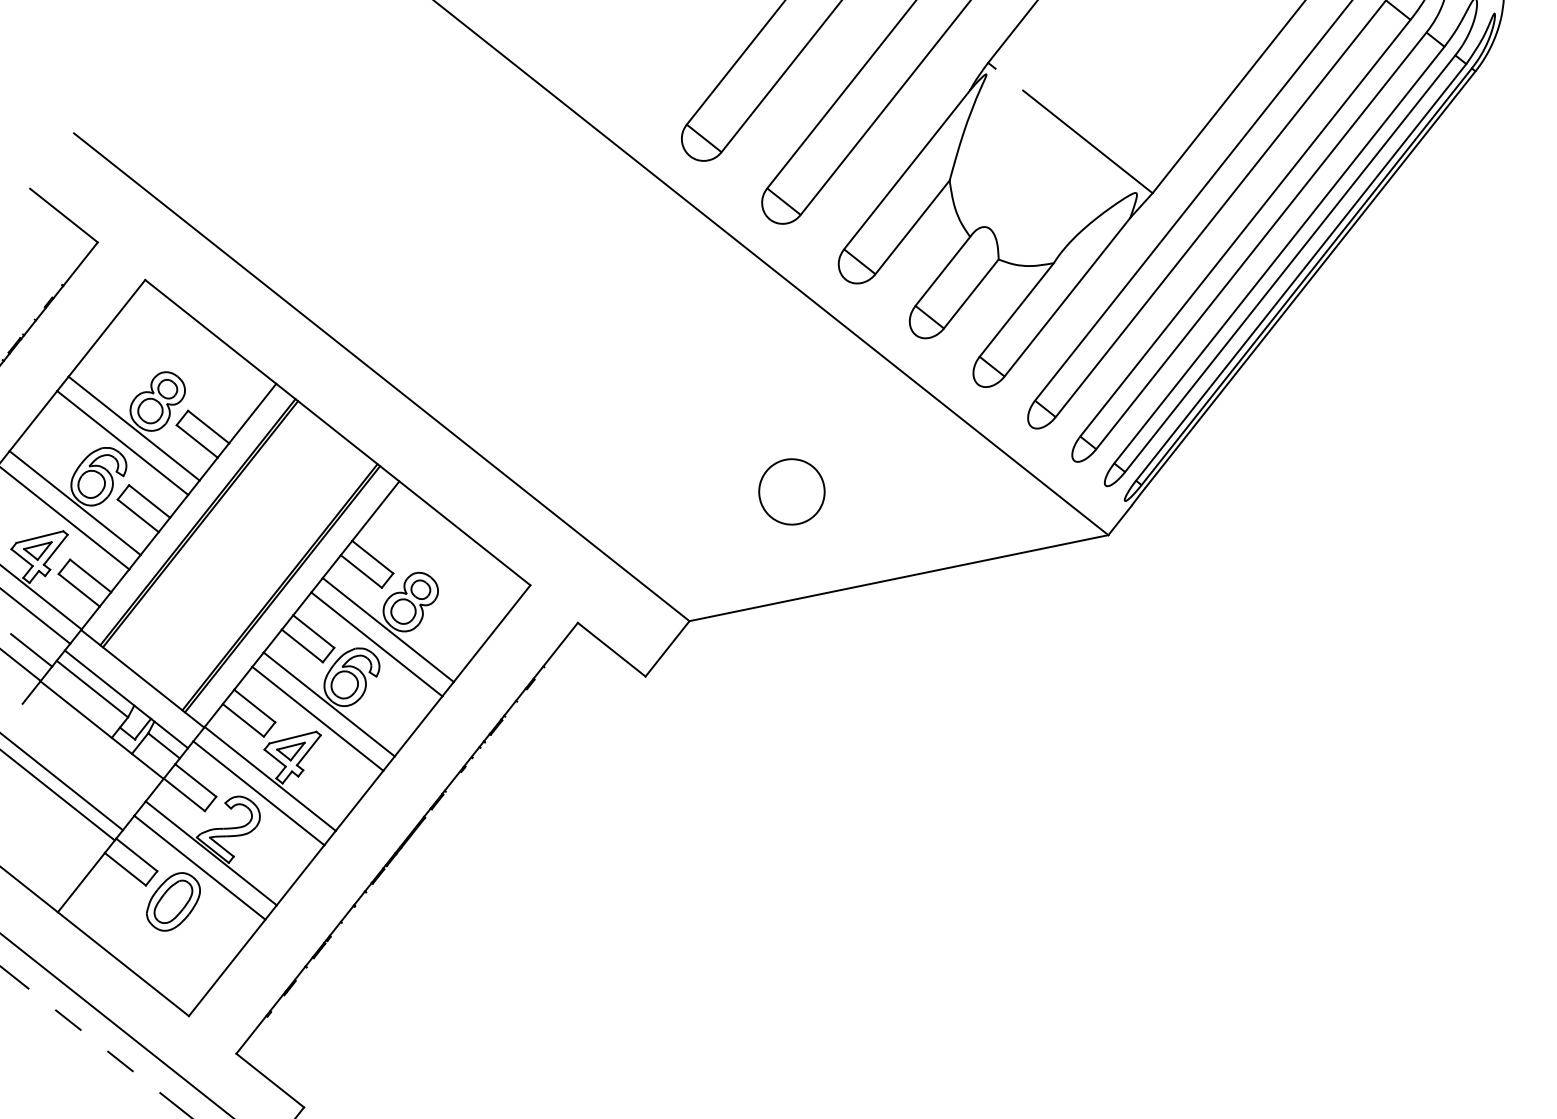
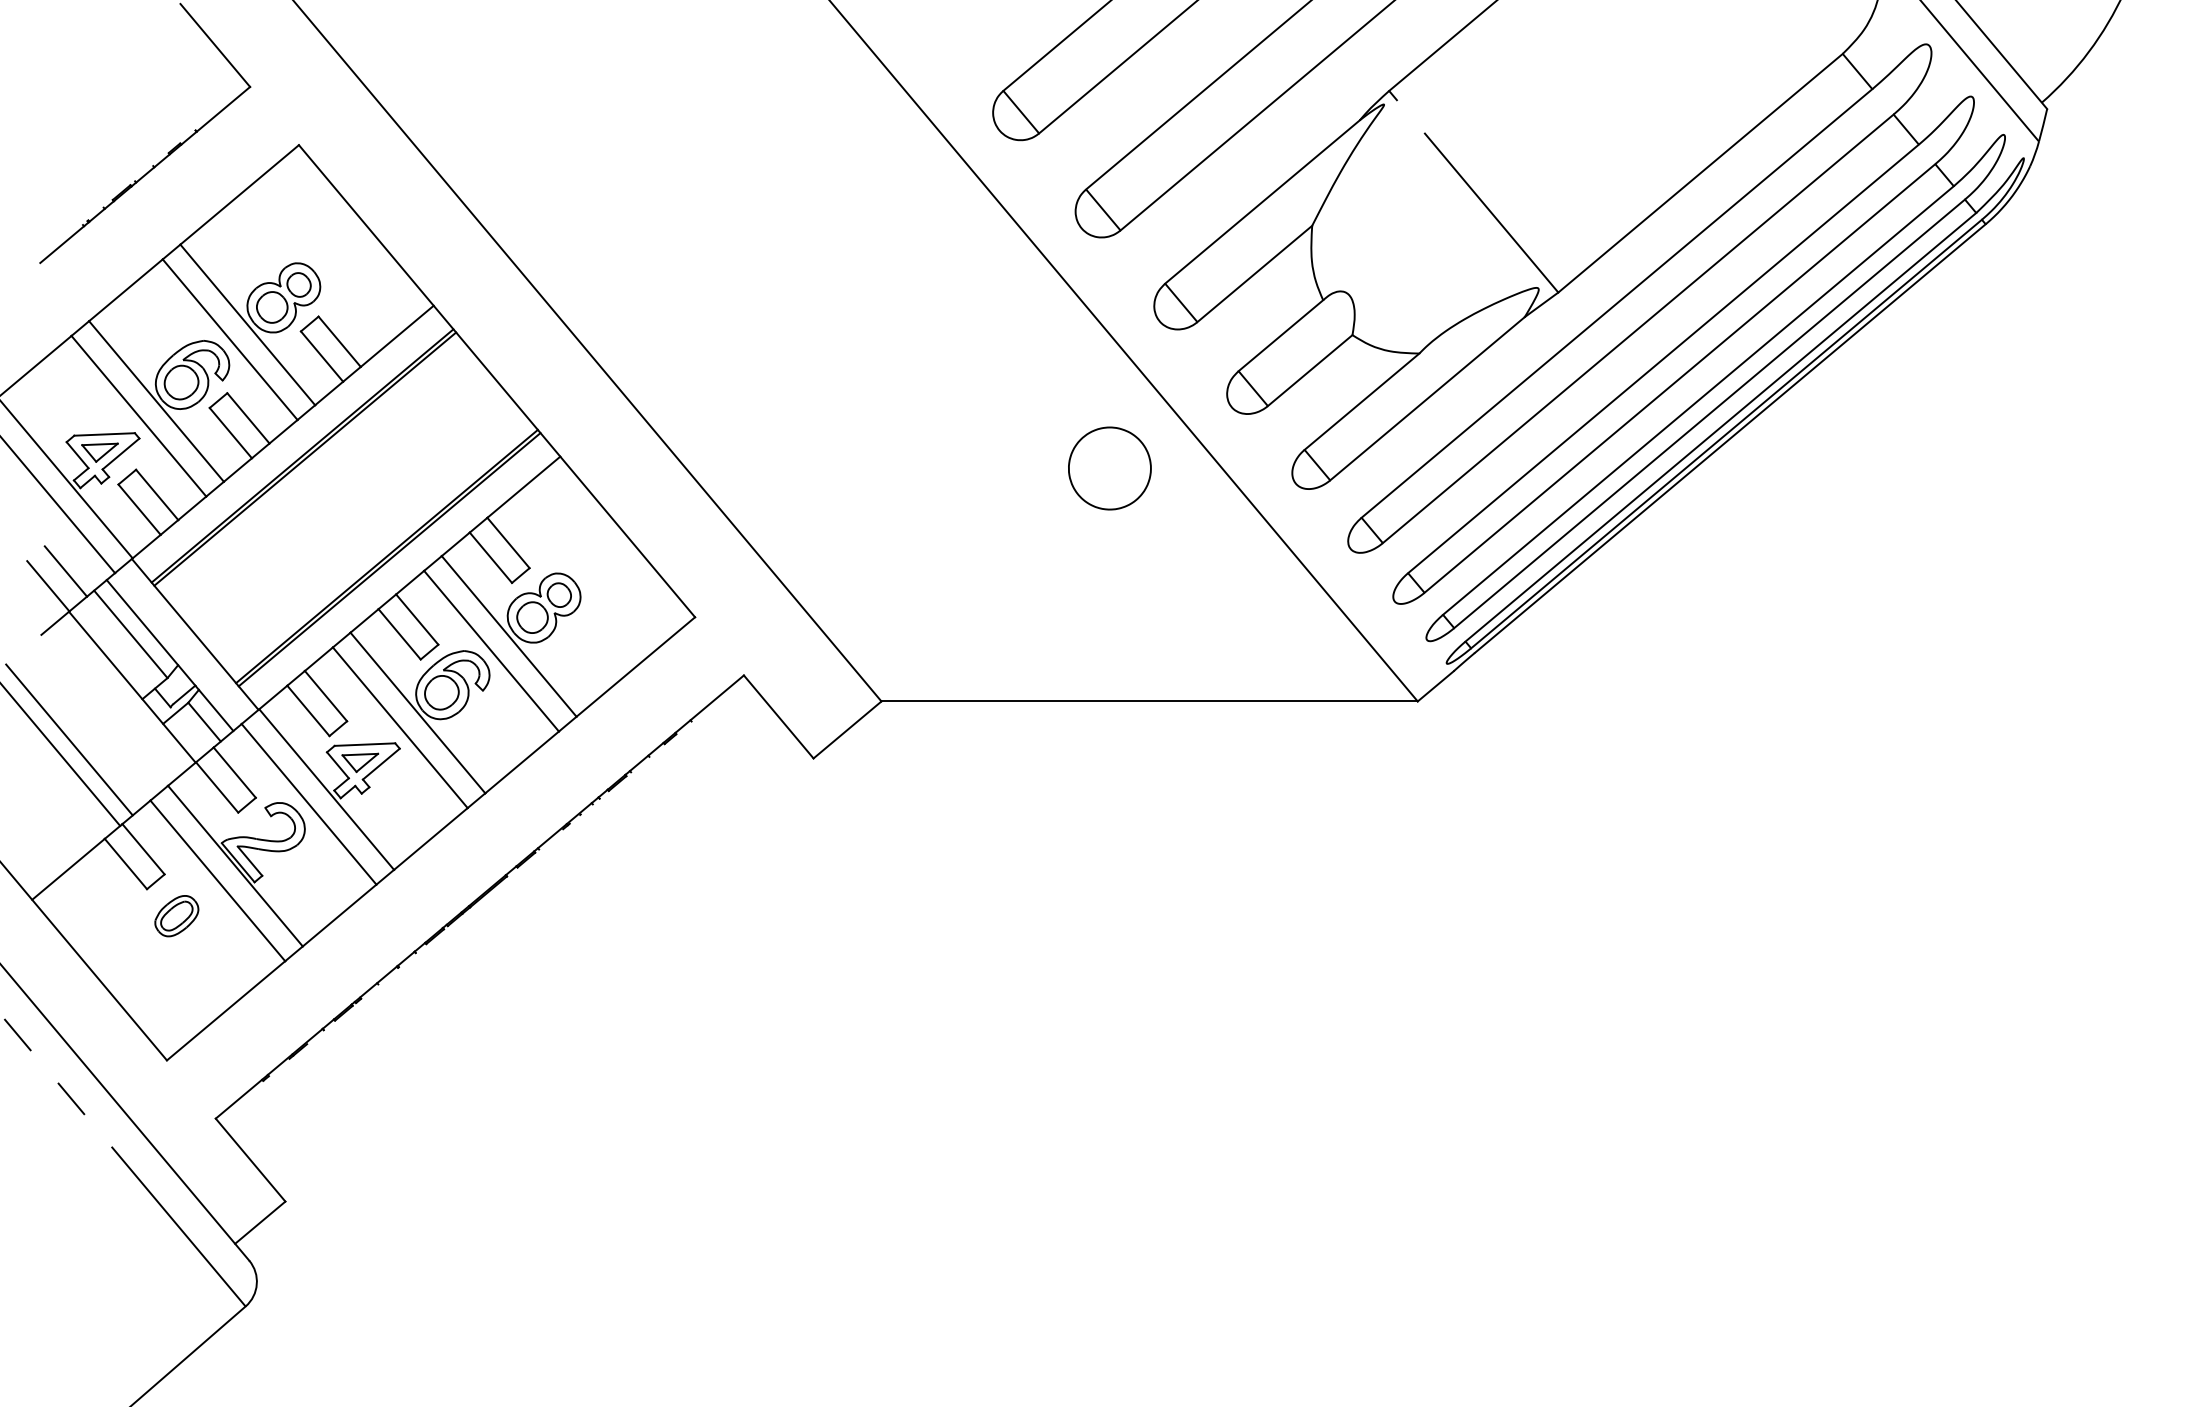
part: (791, 491) -> (1109, 468), moved
part: (173, 901) -> (176, 915), size x0.6

